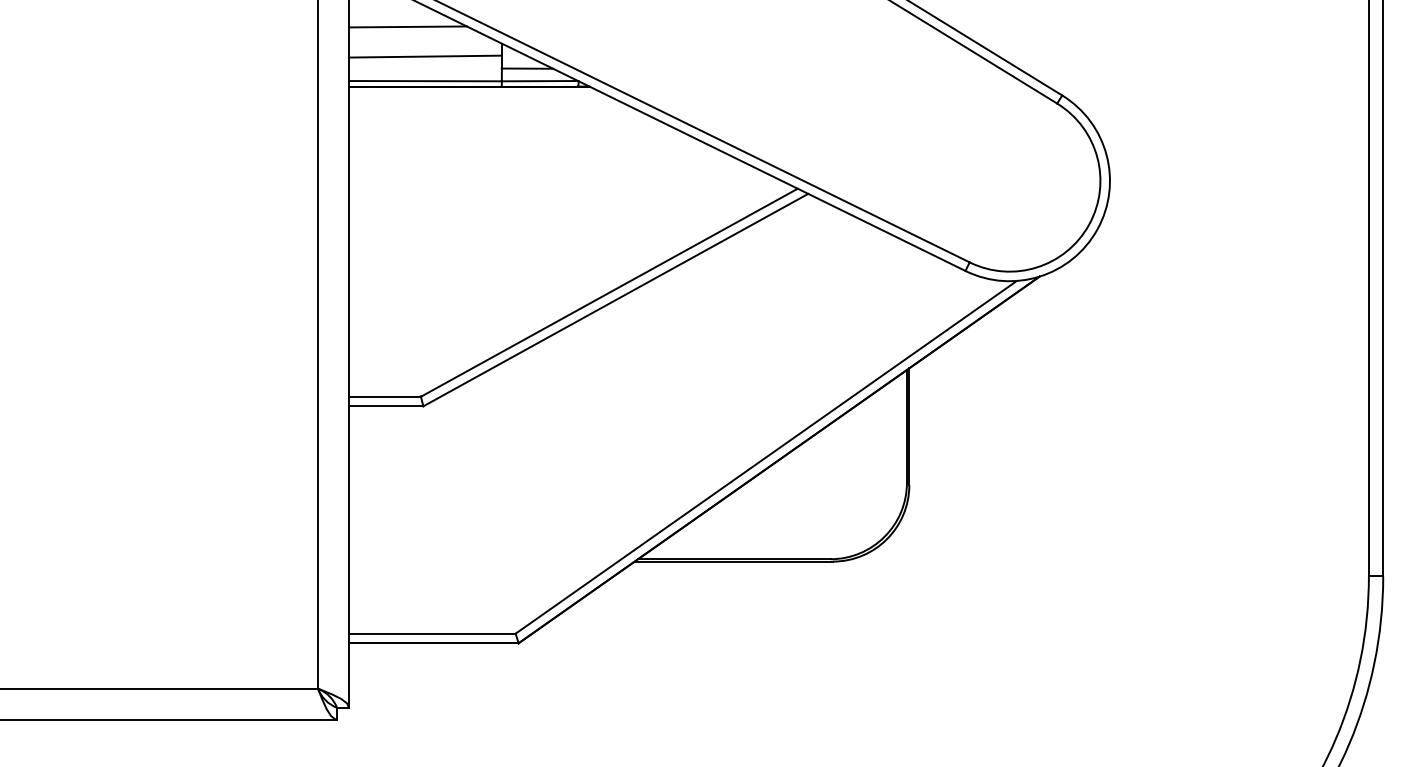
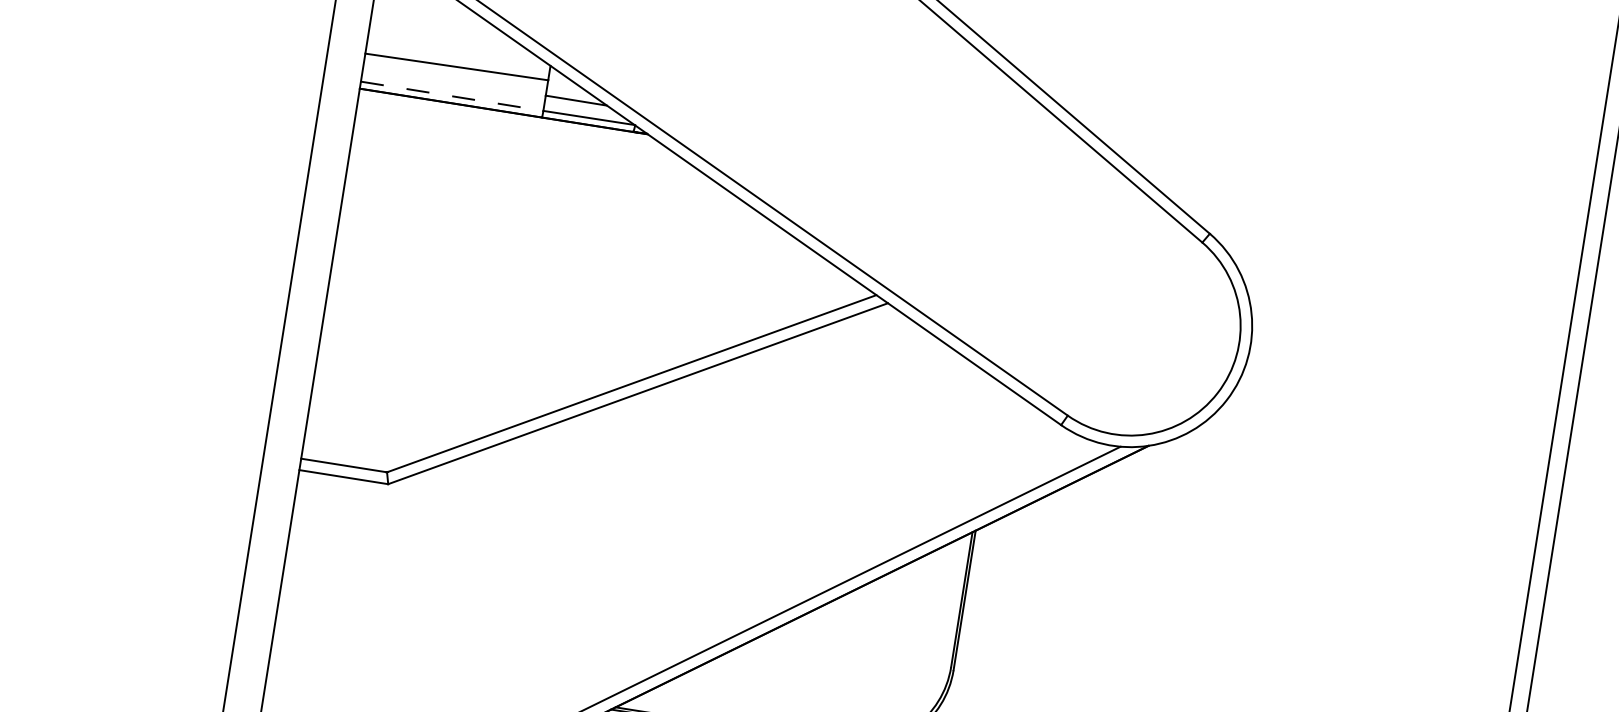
line: (407, 26) -> (441, 27), removed
line: (425, 81) -> (452, 96), solid -> dashed

